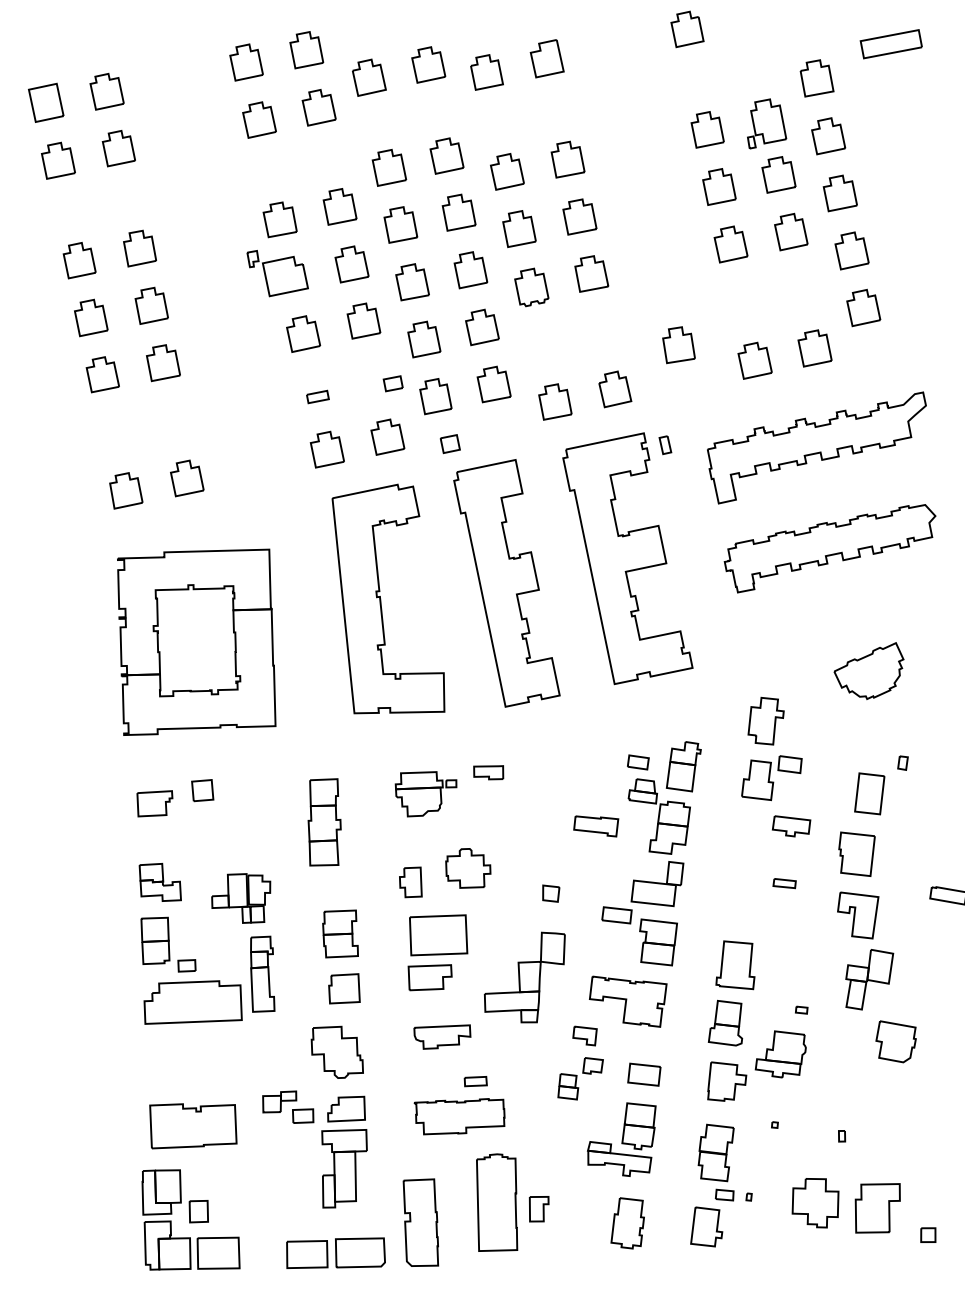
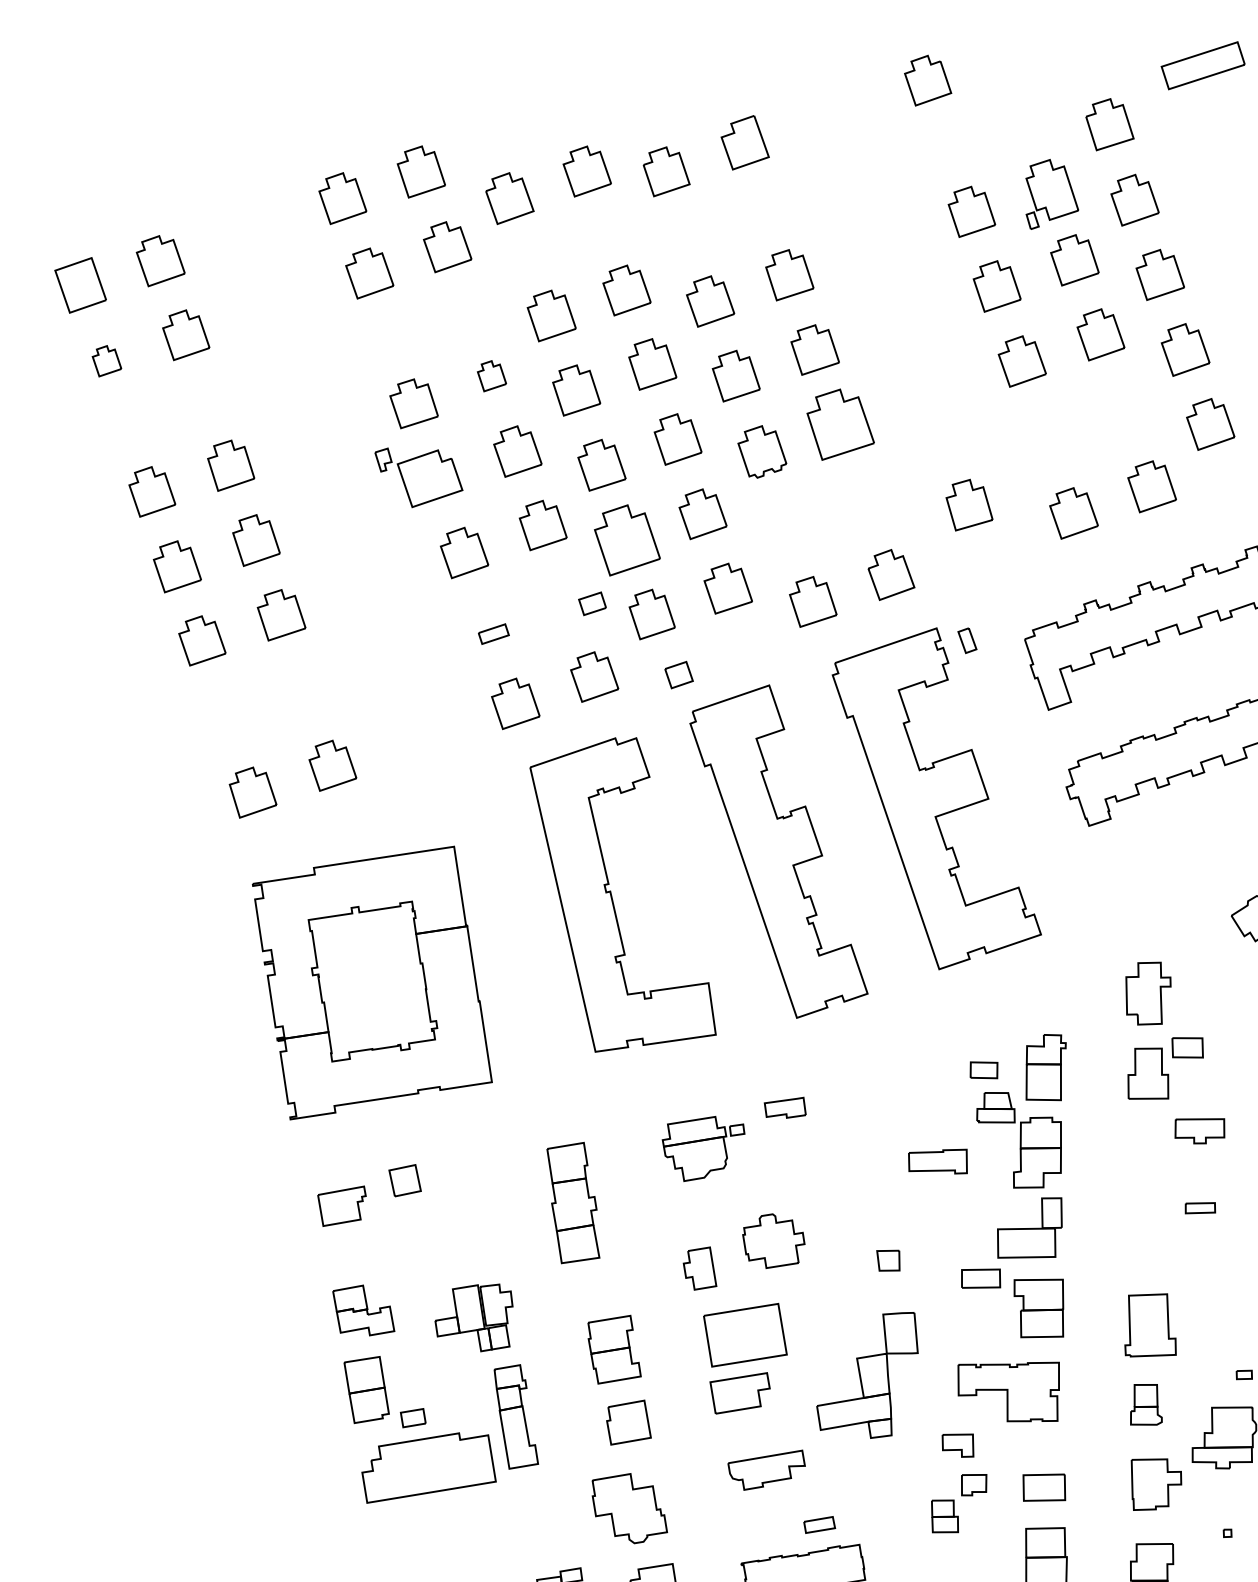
part: (58, 160) -> (106, 360), size x0.6
part: (339, 206) -> (490, 375), size x0.6
part: (591, 273) -> (839, 422), size x1.4
part: (424, 339) -> (627, 539), size x1.4
part: (725, 1022) -> (1144, 1404), size x0.7

